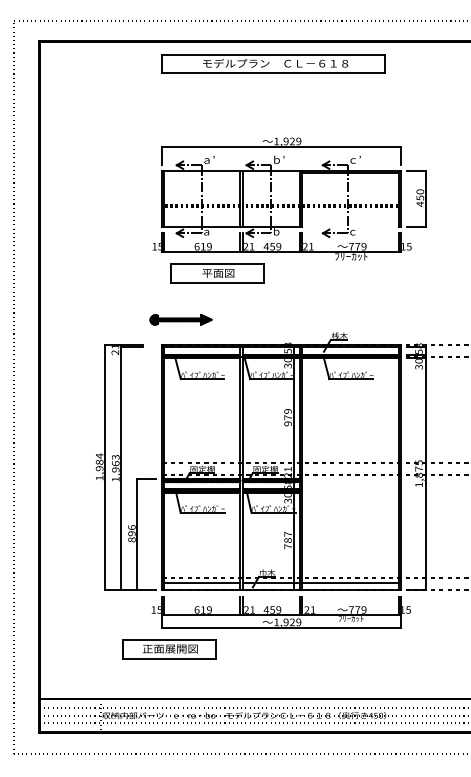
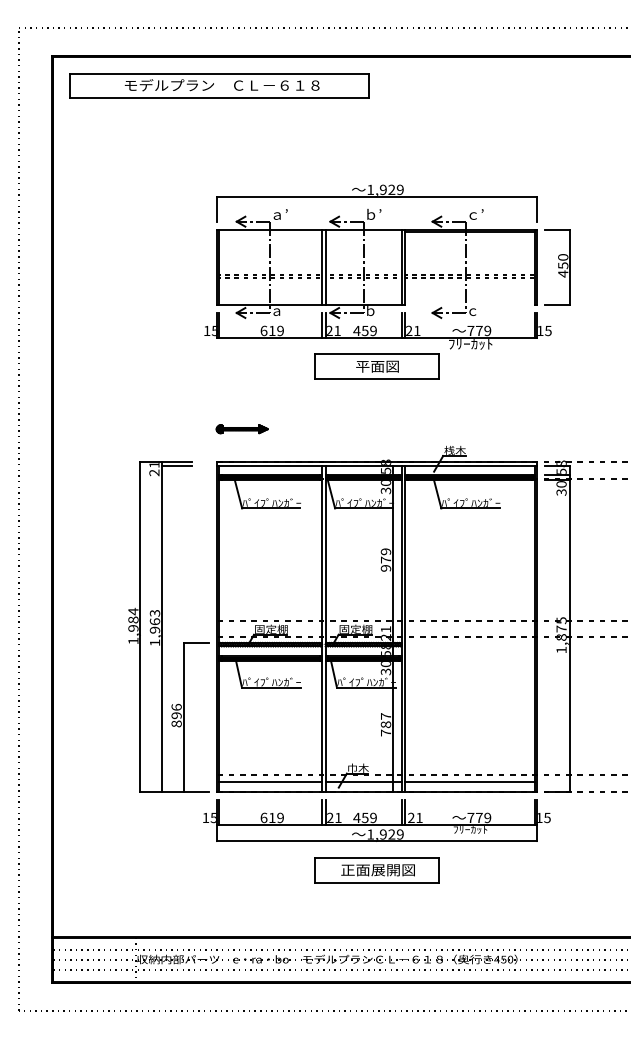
part: (273, 63) -> (219, 85), moved
part: (217, 273) -> (376, 366), moved
part: (180, 320) -> (241, 429), size x0.62
part: (169, 649) -> (376, 870), moved

